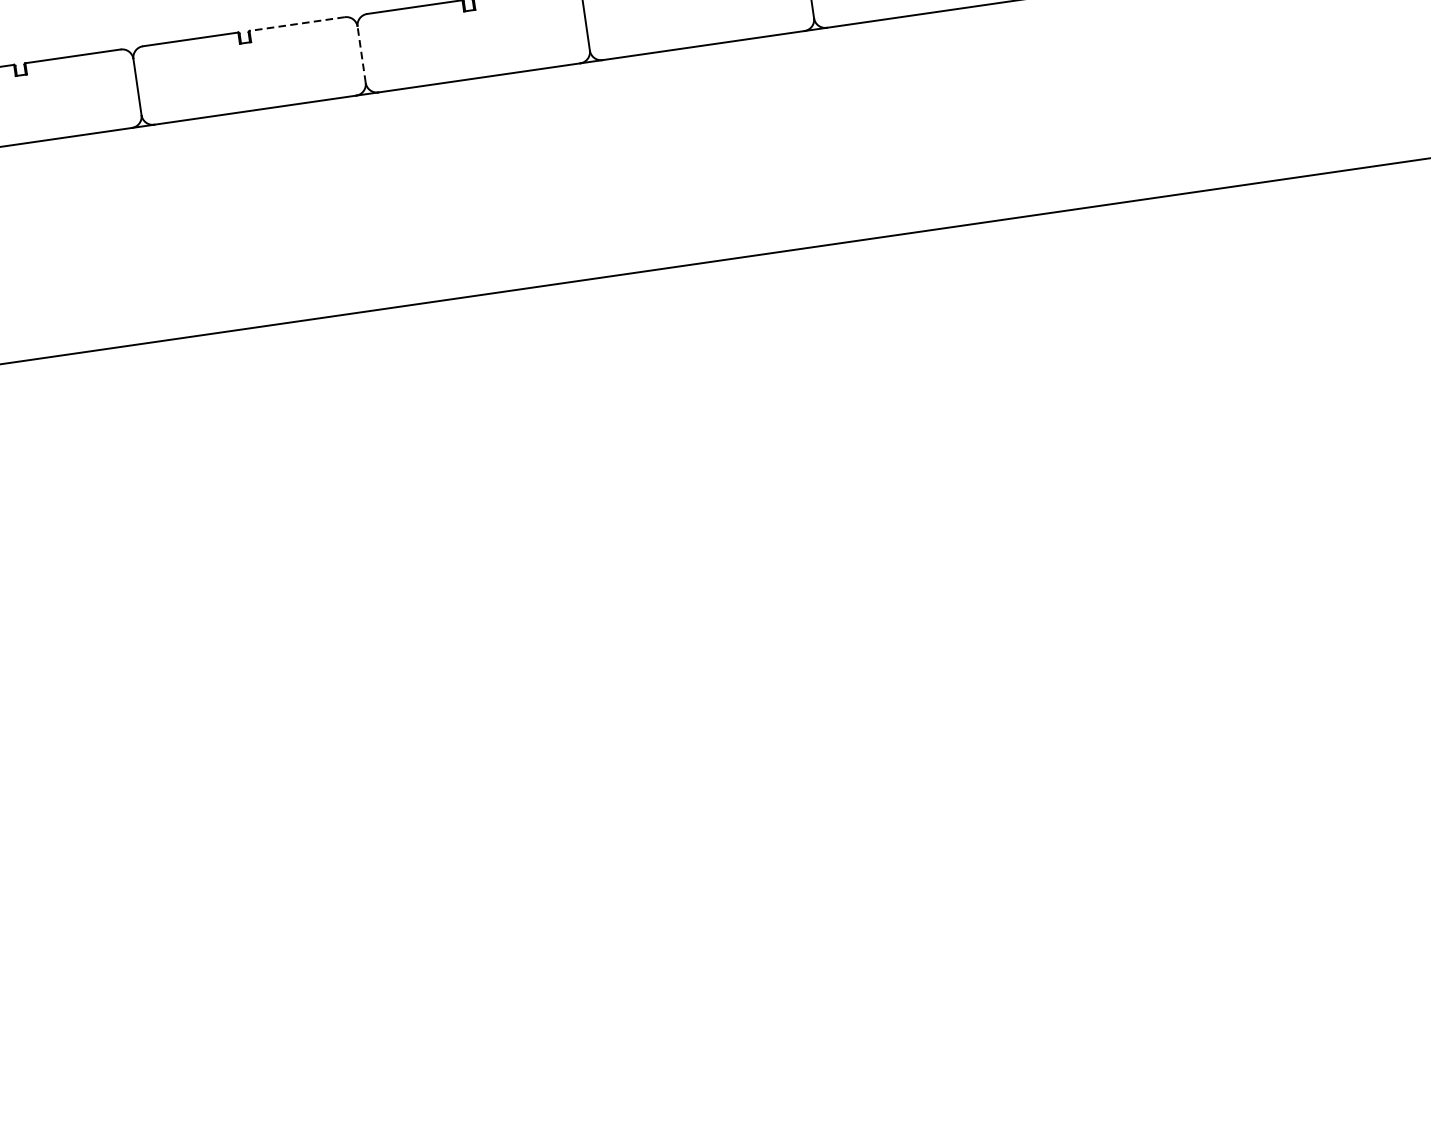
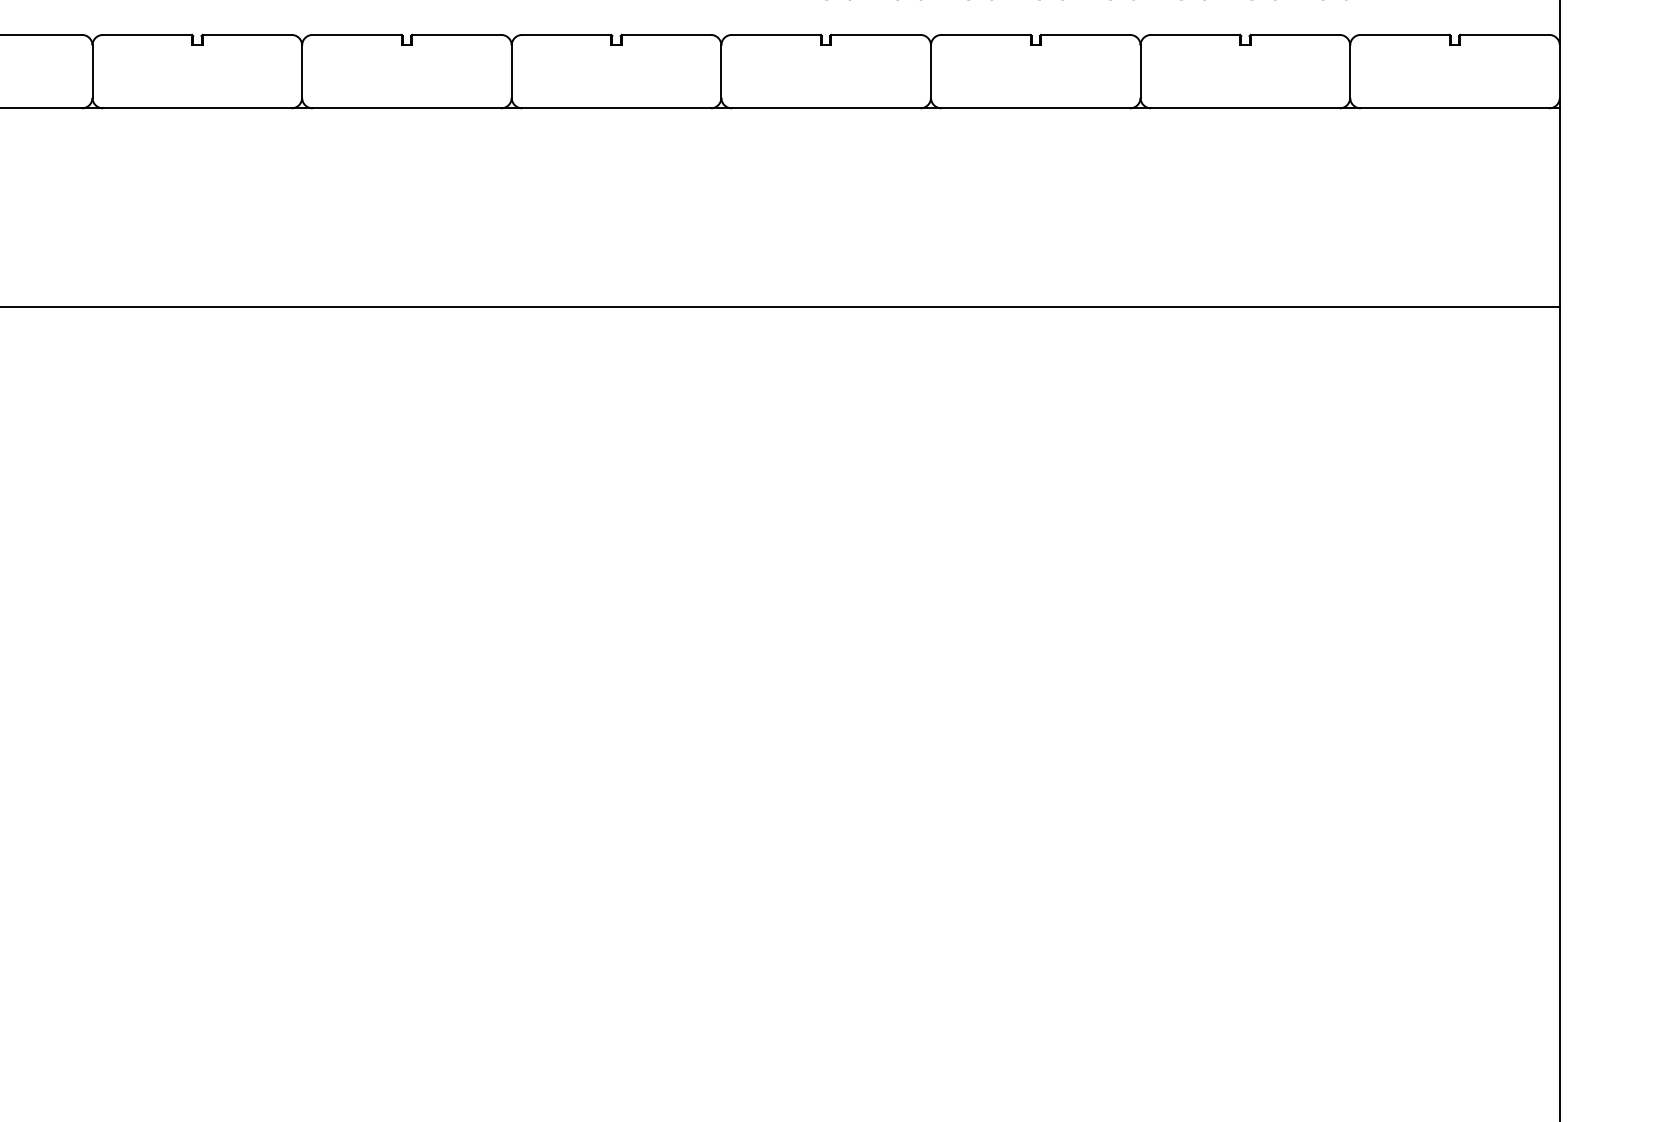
line: (297, 23) -> (247, 34), dashed -> solid
line: (362, 54) -> (302, 71), dashed -> solid

